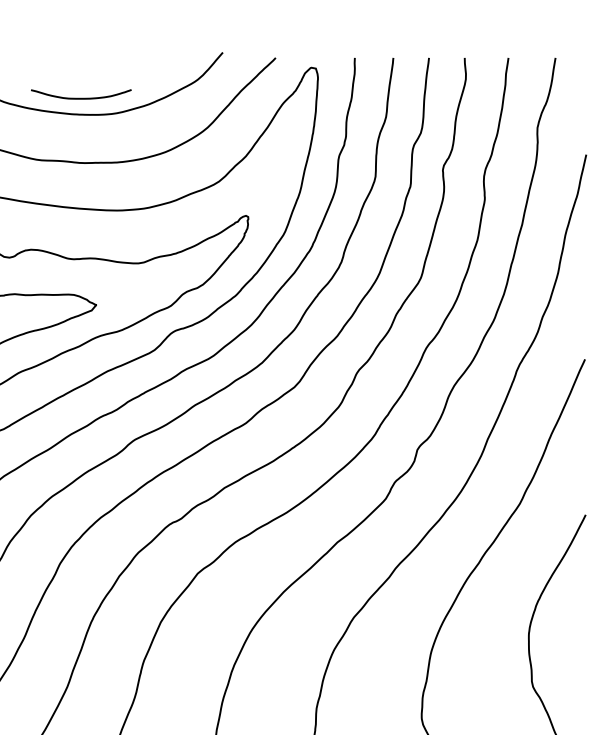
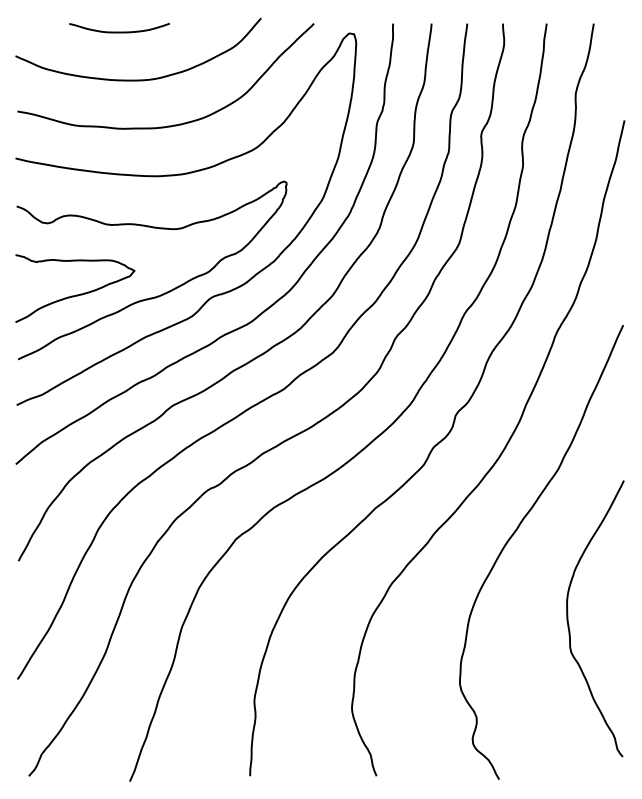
curve: (81, 97) -> (119, 31), moved

